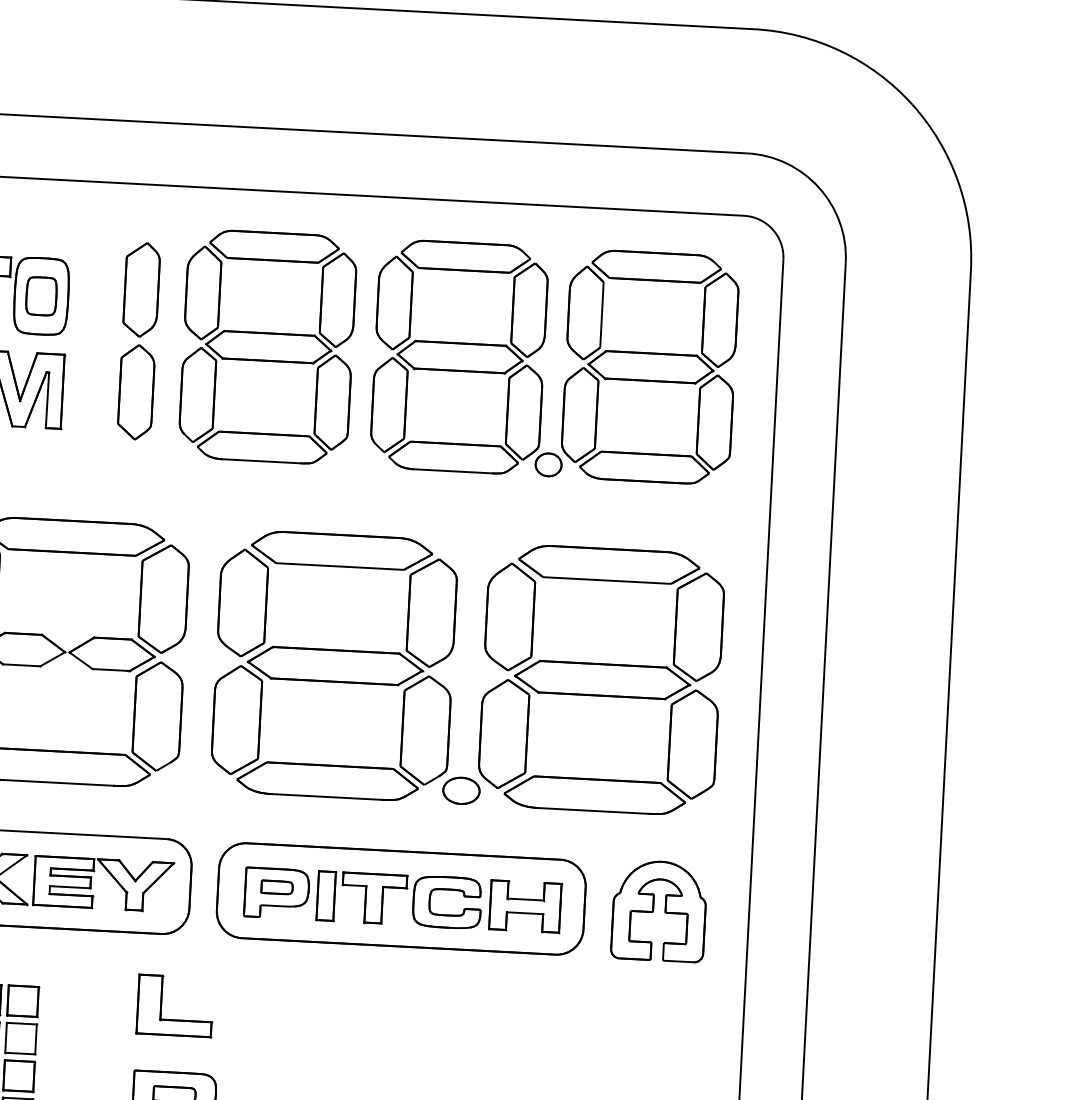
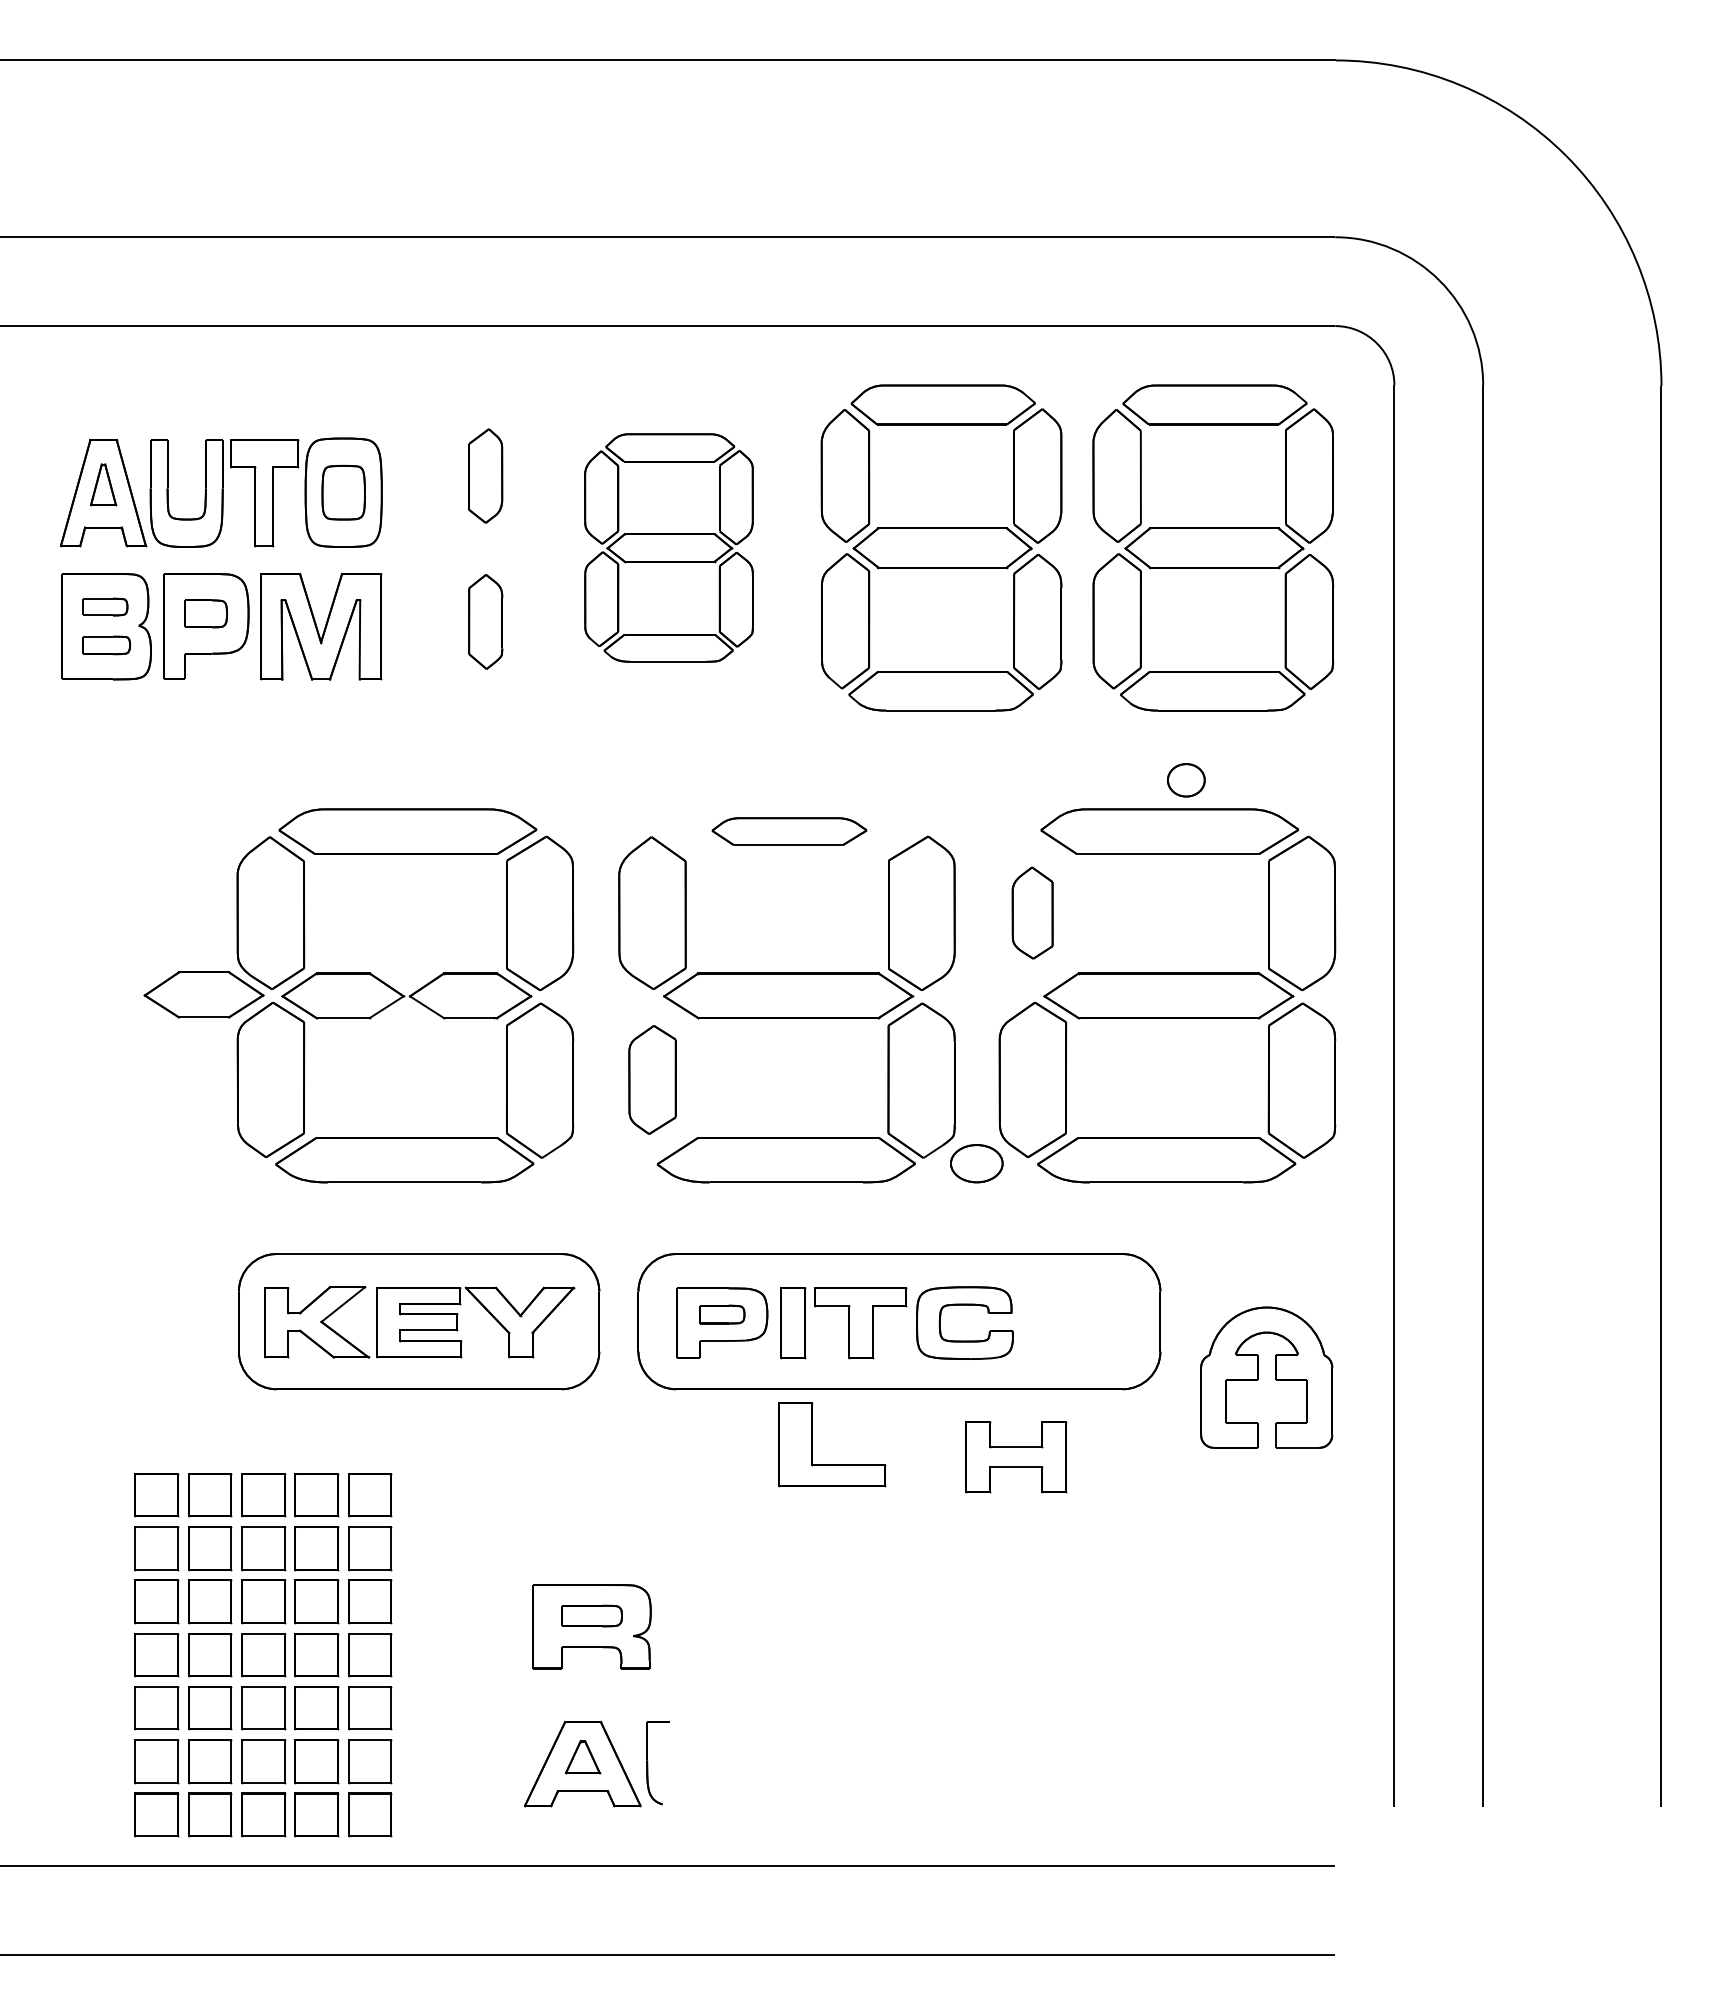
part: (141, 289) -> (485, 475), size x0.7
part: (267, 346) -> (668, 547), size x0.7
part: (136, 391) -> (485, 621), size x0.7
part: (548, 465) -> (1186, 780), moved
part: (342, 550) -> (789, 831), size x0.6
part: (509, 616) -> (1032, 912), size x0.6
part: (236, 719) -> (652, 1079), size x0.7
part: (525, 906) -> (1016, 1457), moved
part: (653, 910) -> (1258, 1377), moved
part: (161, 1005) -> (812, 1444), moved

